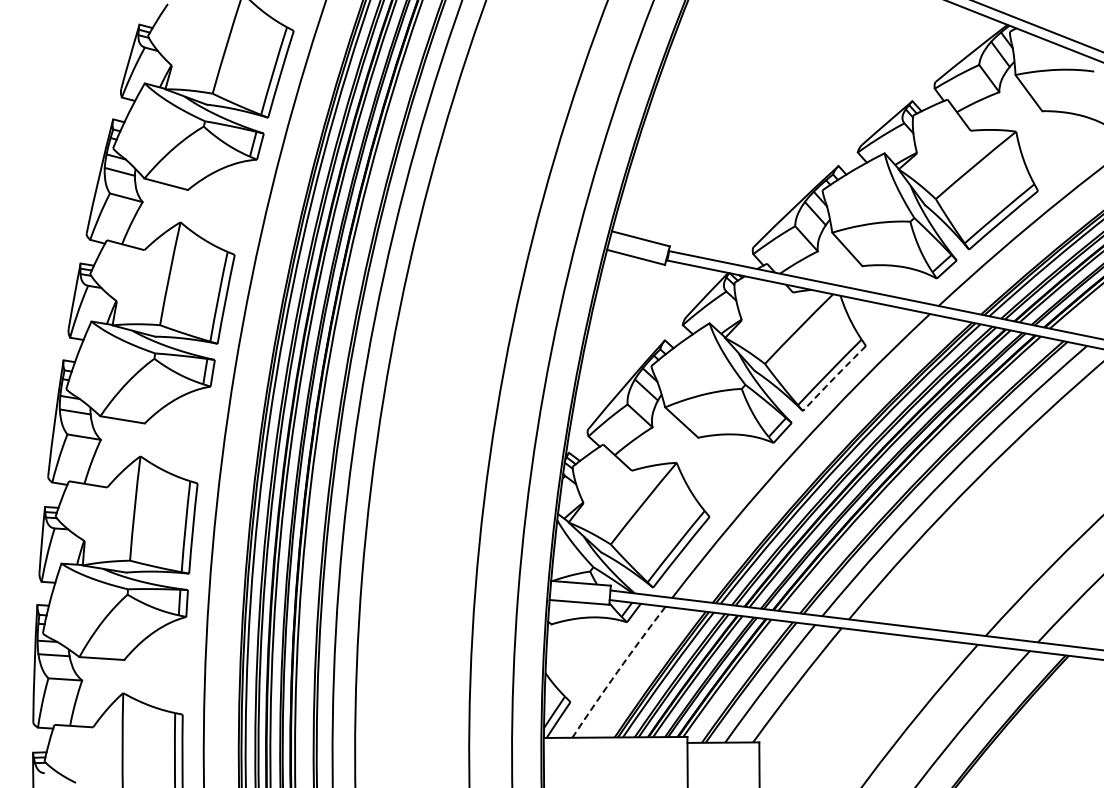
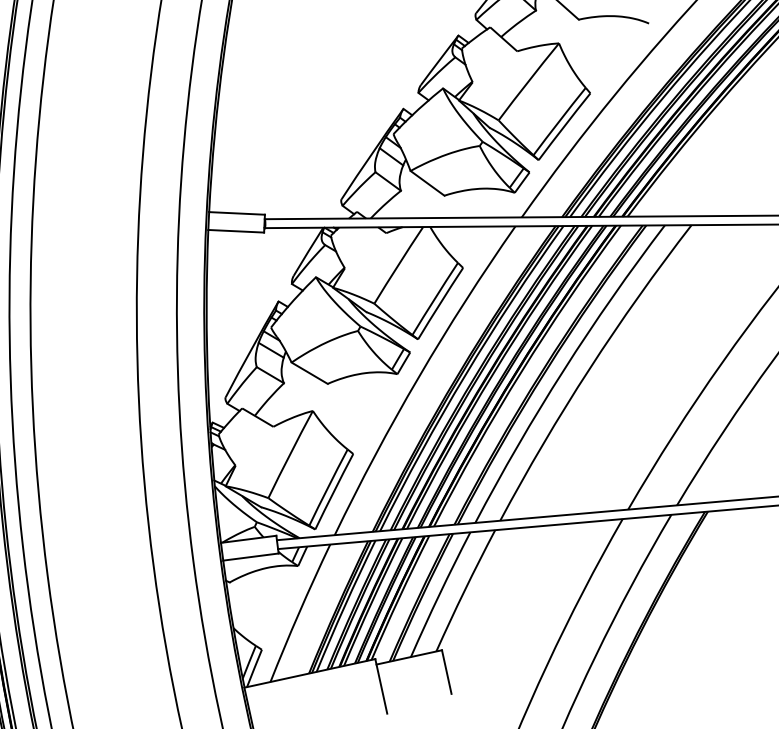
arc: (834, 378) -> (440, 303), dashed -> solid
arc: (617, 671) -> (298, 612), dashed -> solid

